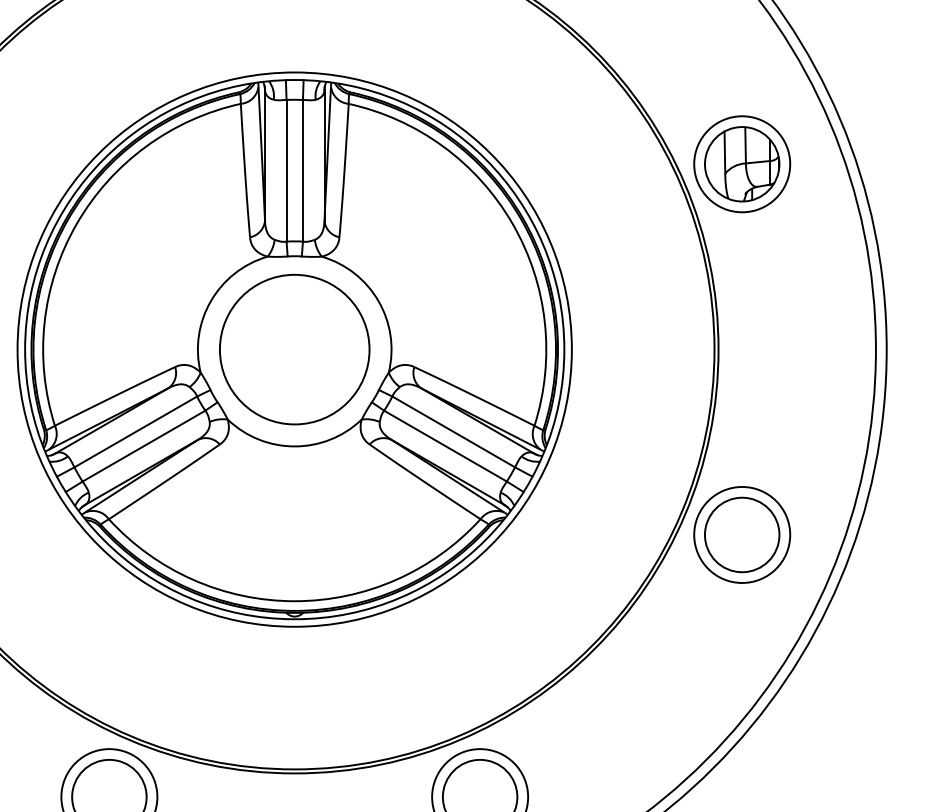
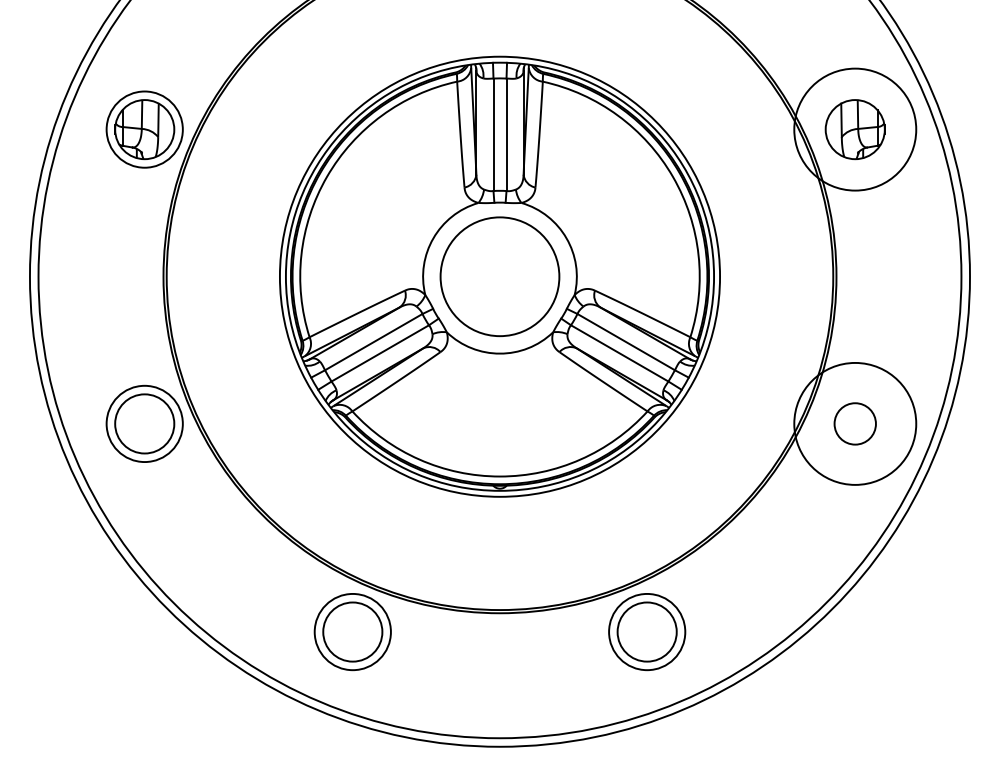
circle: (742, 164) -> (855, 129), size x1.6
circle: (741, 534) -> (854, 423), size x0.7
circle: (742, 534) -> (855, 423), size x1.6

